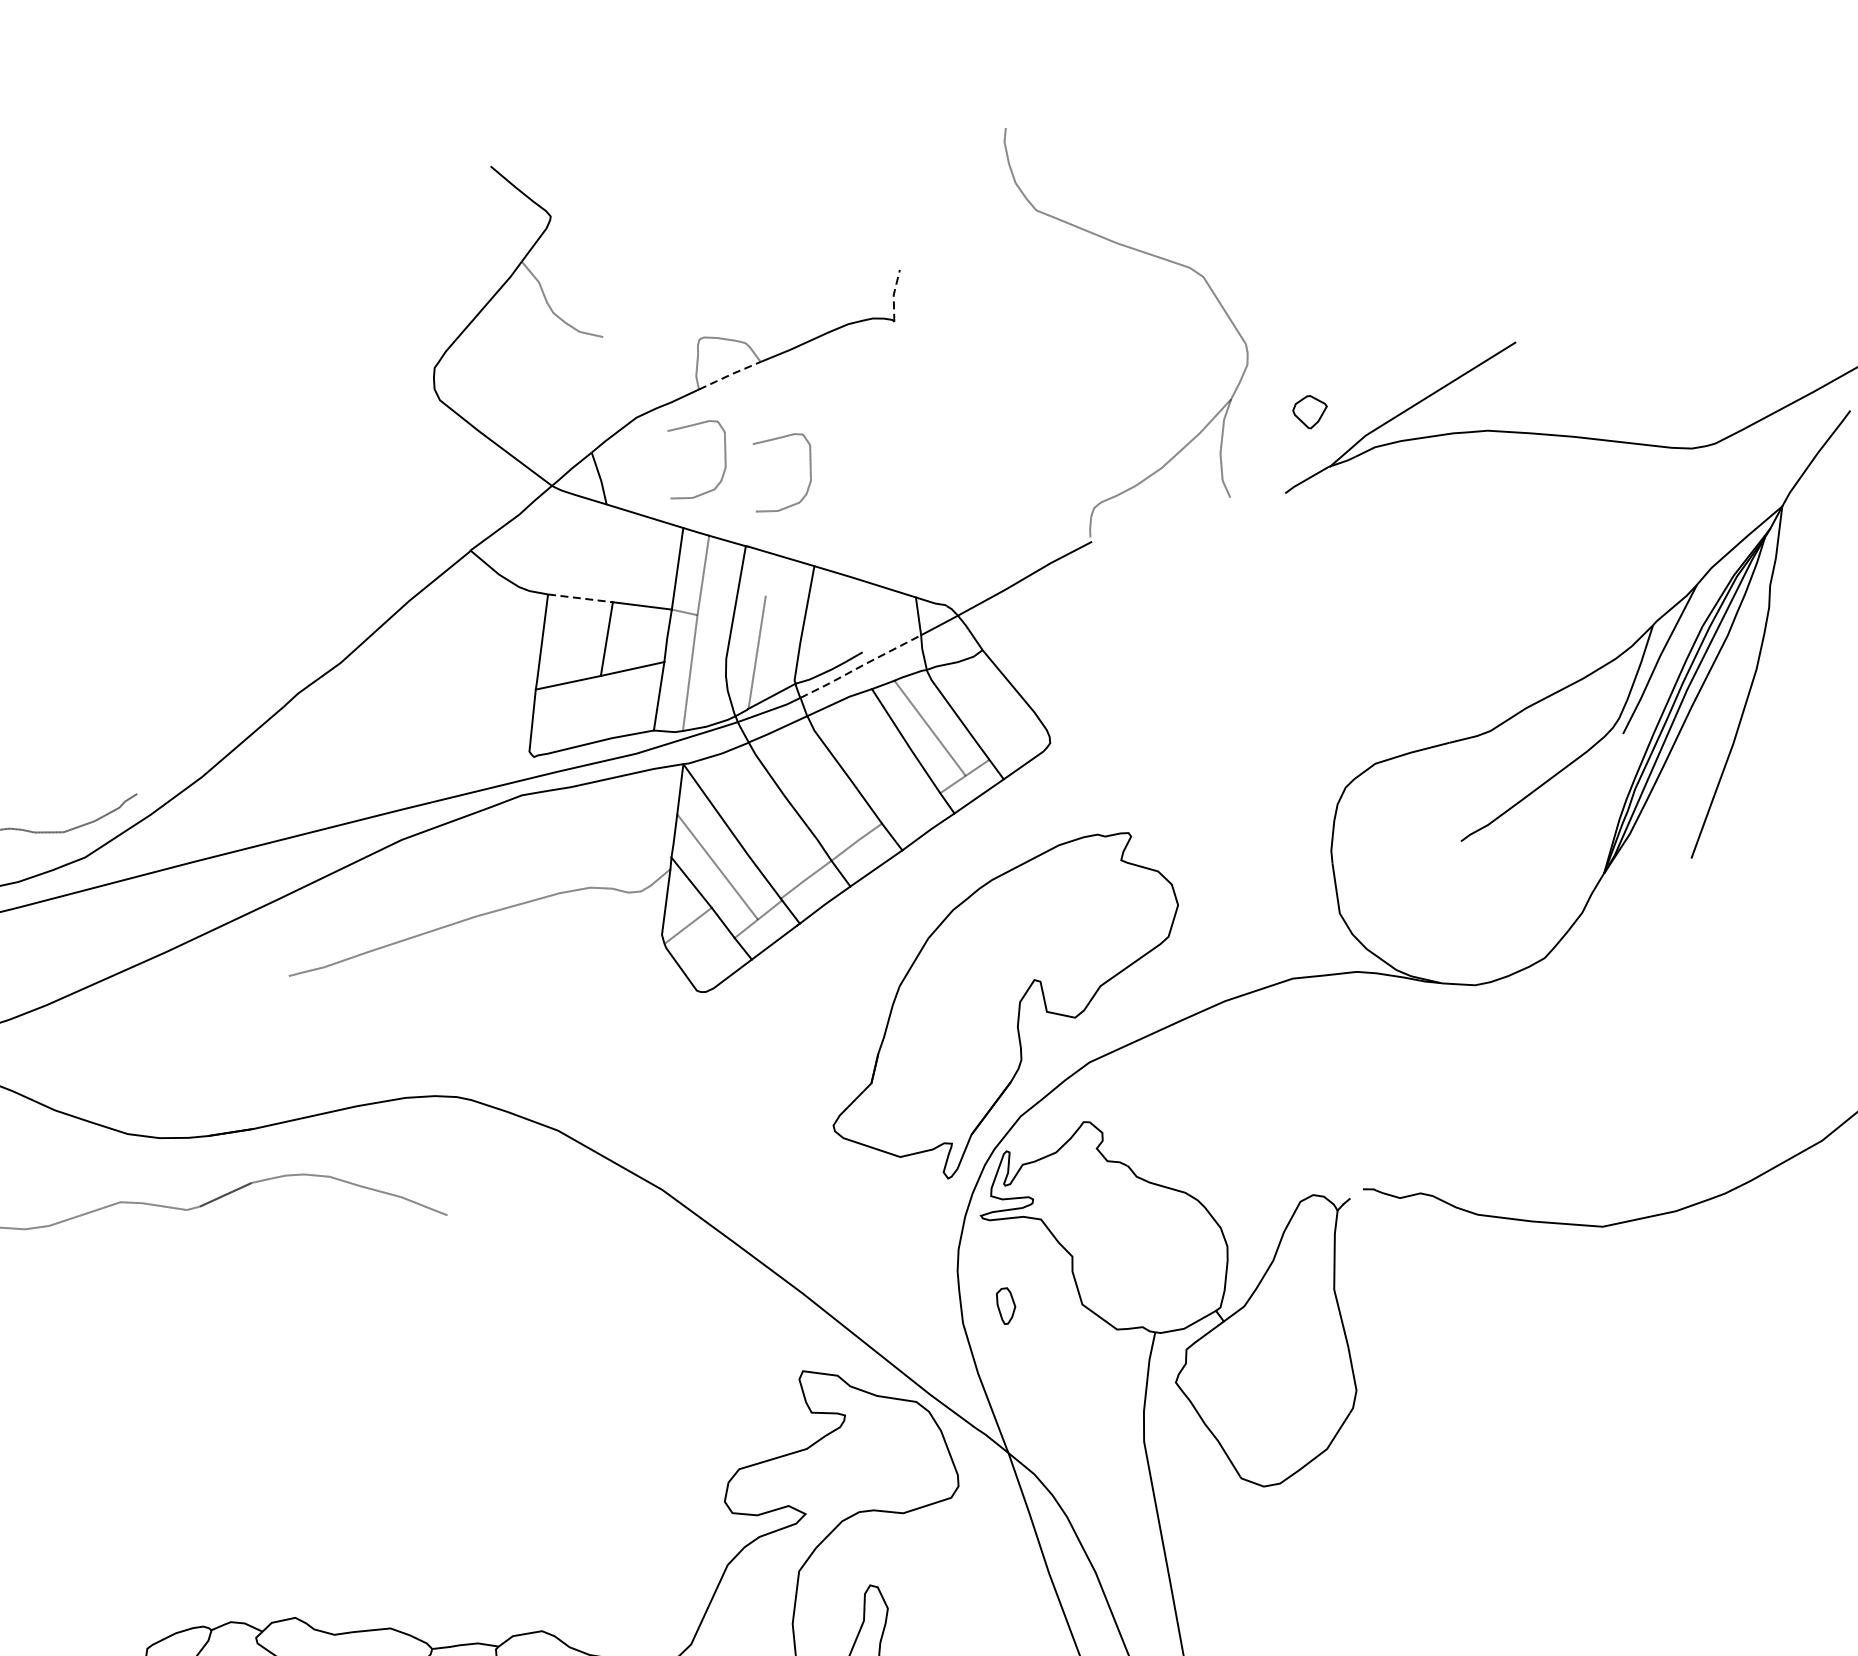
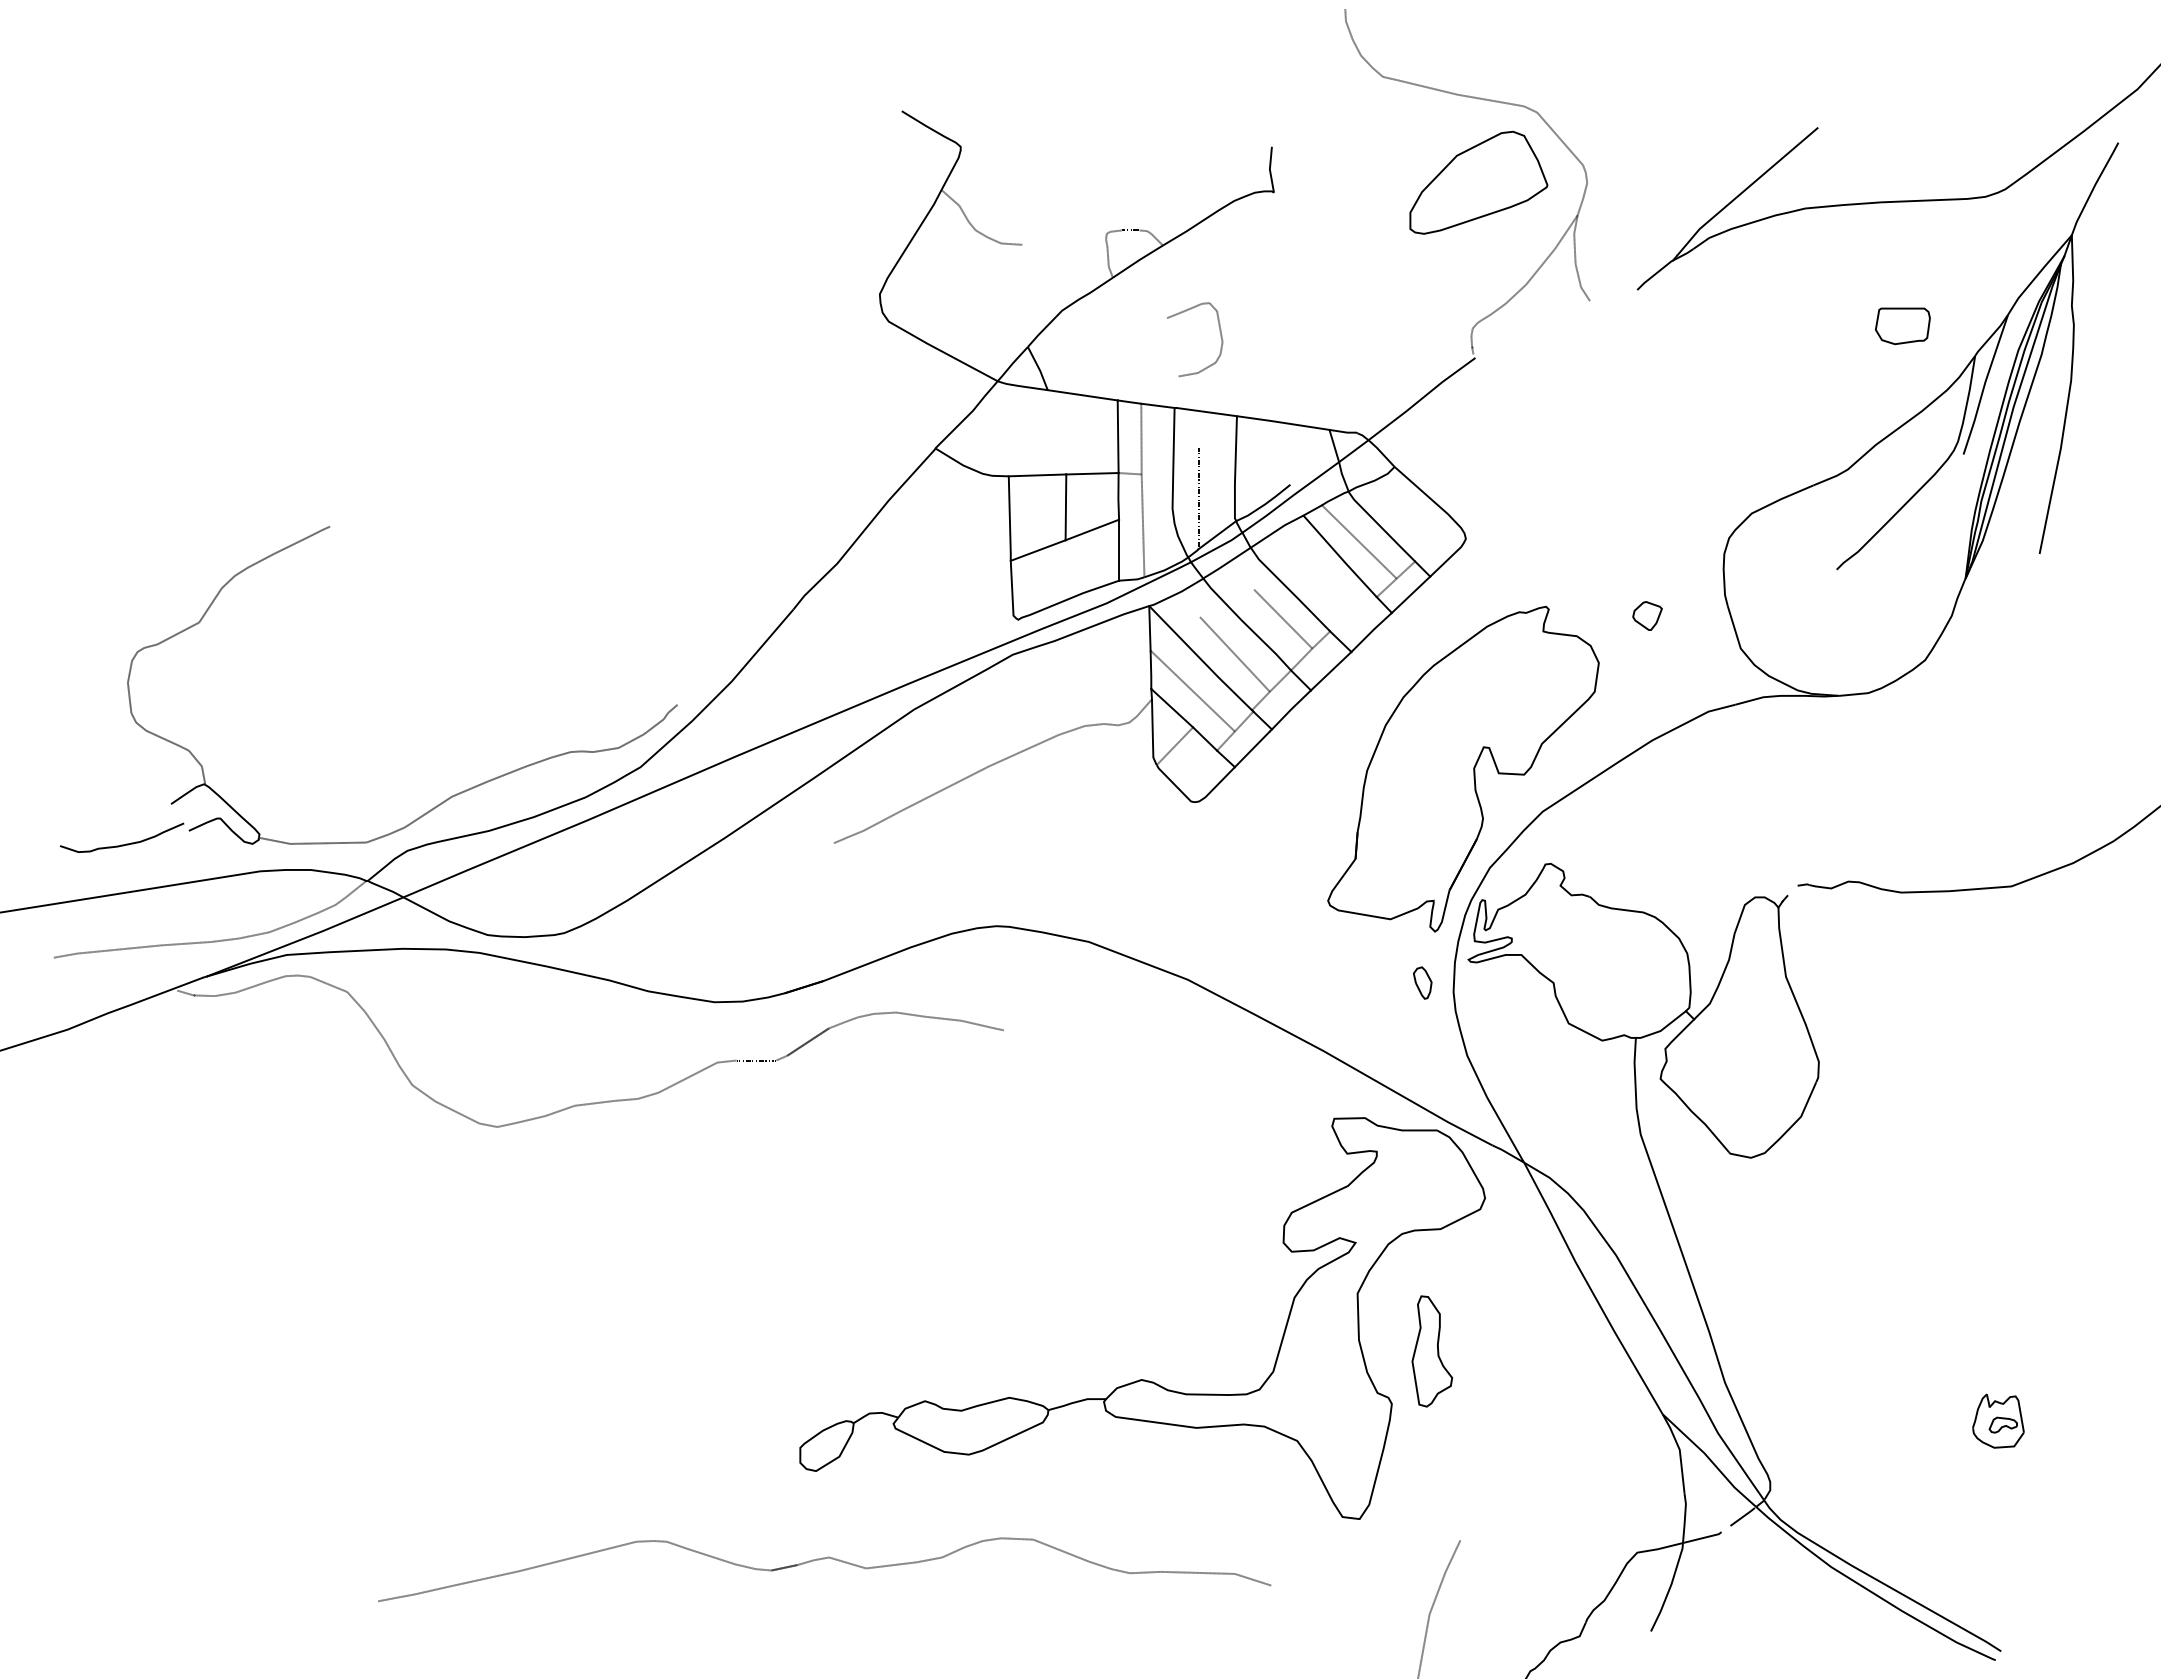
line: (893, 294) -> (1269, 169), dashed -> solid
part: (1125, 345) -> (1478, 182), added
line: (730, 375) -> (1138, 261), dashed -> solid
part: (1309, 411) -> (1647, 615), moved
curve: (724, 461) -> (1144, 337), removed
part: (1576, 579) -> (1902, 326), added
line: (580, 598) -> (1037, 475), dashed -> solid
line: (860, 666) -> (1290, 497), dashed -> solid
line: (831, 801) -> (1283, 618), added
line: (770, 833) -> (1234, 654), added
part: (1005, 1305) -> (1422, 982), moved

